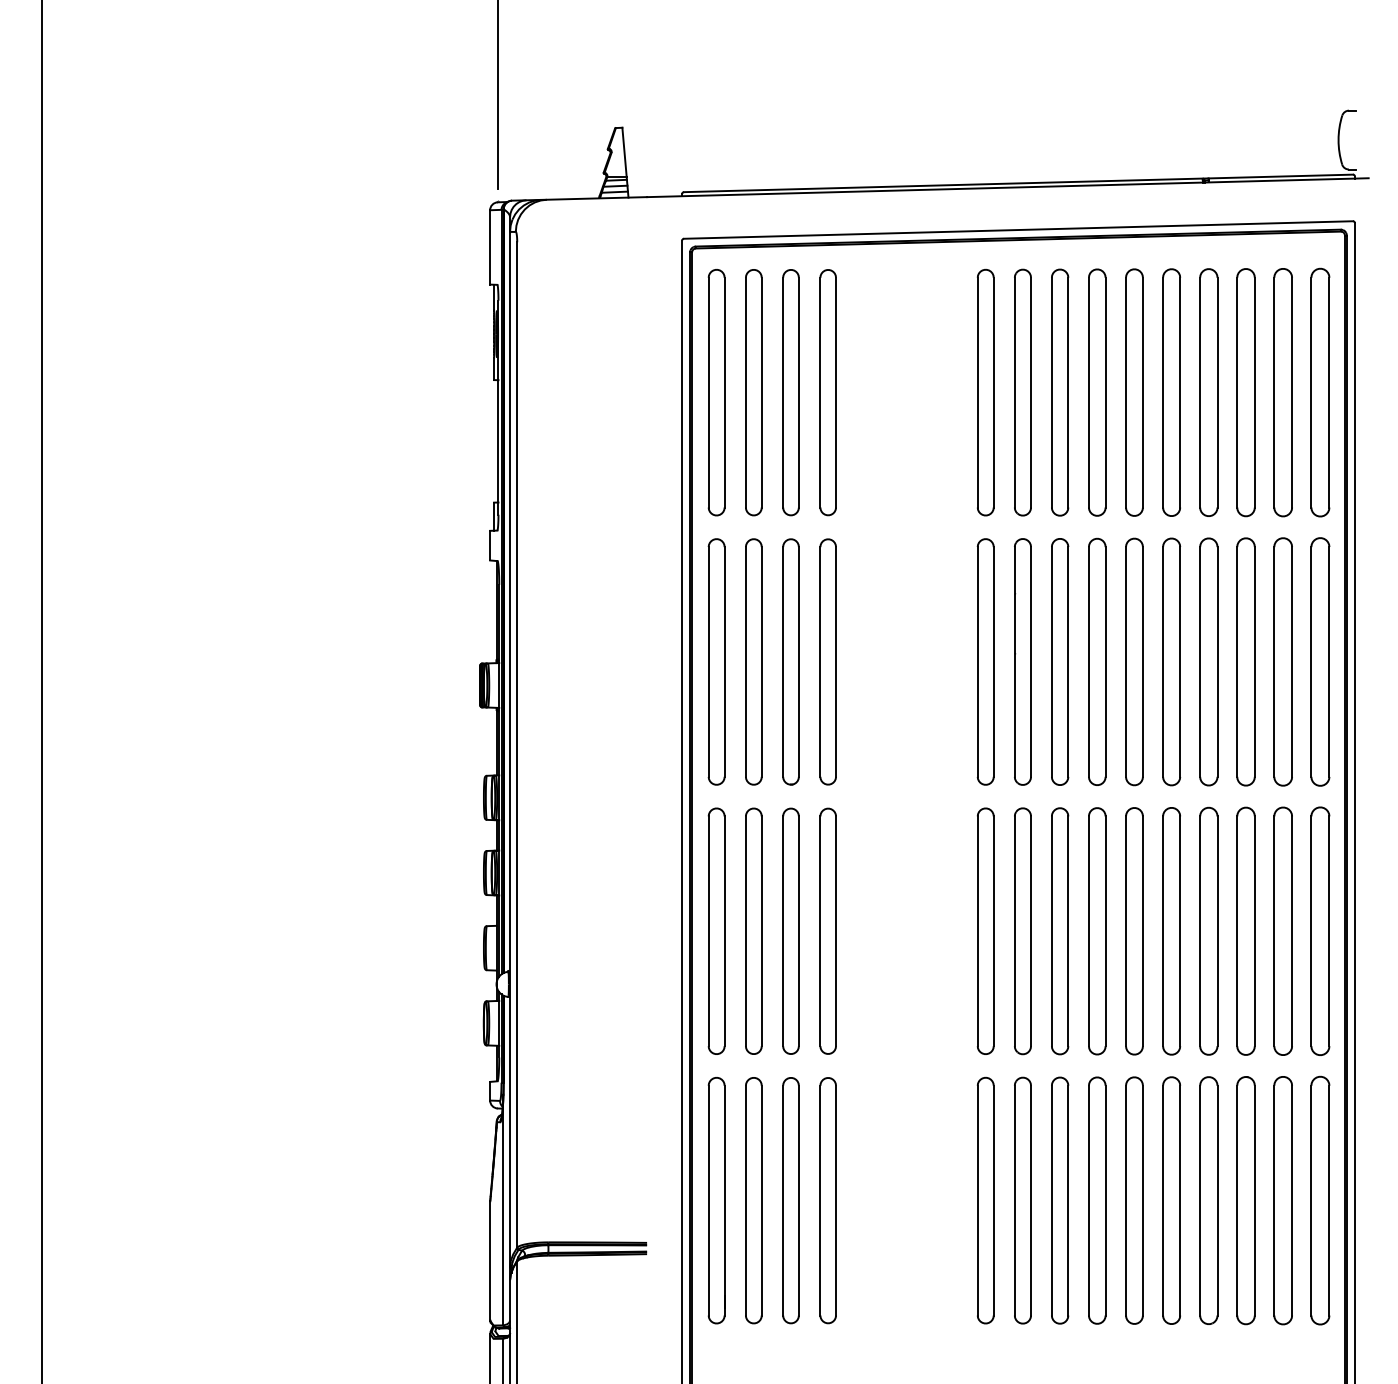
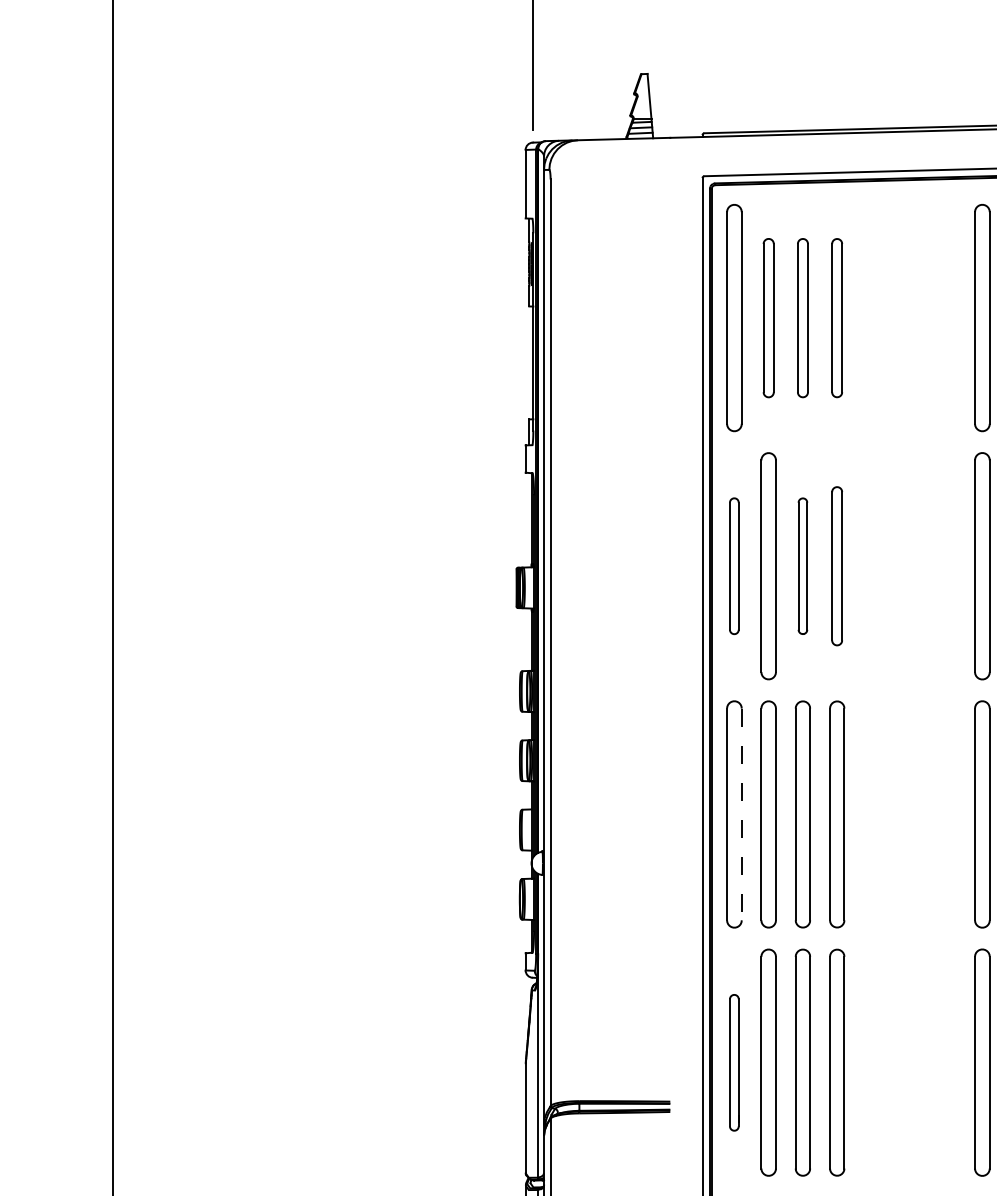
part: (753, 392) -> (768, 317), size x0.7
part: (790, 392) -> (802, 317), size x0.7
part: (827, 392) -> (836, 317), size x0.7
part: (716, 661) -> (734, 565), size x0.6
part: (790, 661) -> (802, 565), size x0.6
part: (827, 661) -> (836, 565), size x0.7
line: (724, 931) -> (741, 814), solid -> dashed
part: (716, 1200) -> (734, 1062), size x0.6

